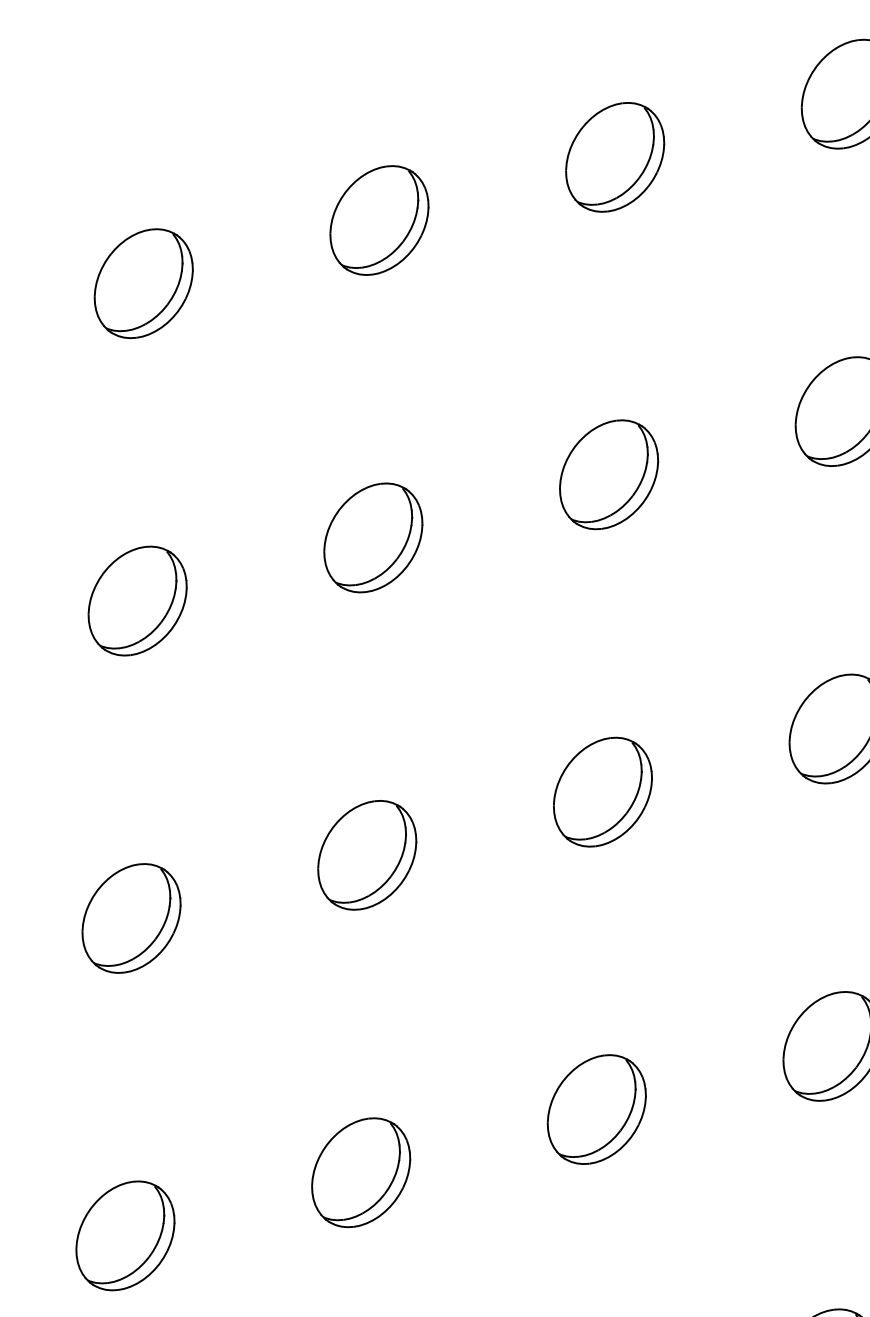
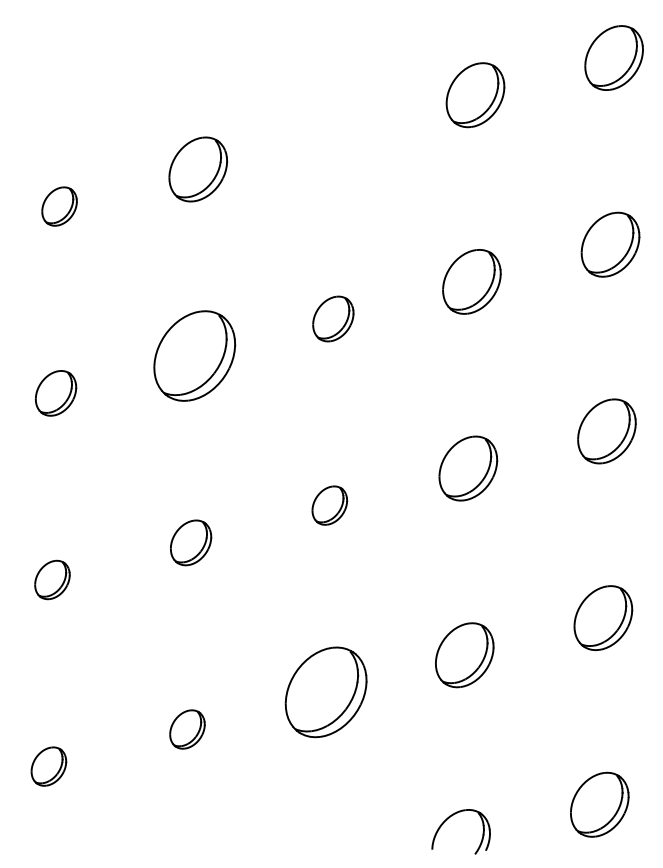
part: (614, 157) -> (336, 132), removed
part: (143, 283) -> (59, 206), size x0.6
part: (609, 473) -> (333, 318), size x0.7
part: (373, 538) -> (194, 356), size x1.4
part: (136, 601) -> (55, 393), size x0.7
part: (602, 791) -> (329, 505), size x0.6
part: (366, 854) -> (190, 542), size x0.7
part: (131, 917) -> (52, 579), size x0.6
part: (595, 1109) -> (325, 692), size x1.4
part: (361, 1172) -> (187, 729), size x0.6
part: (124, 1235) -> (48, 766), size x0.6

